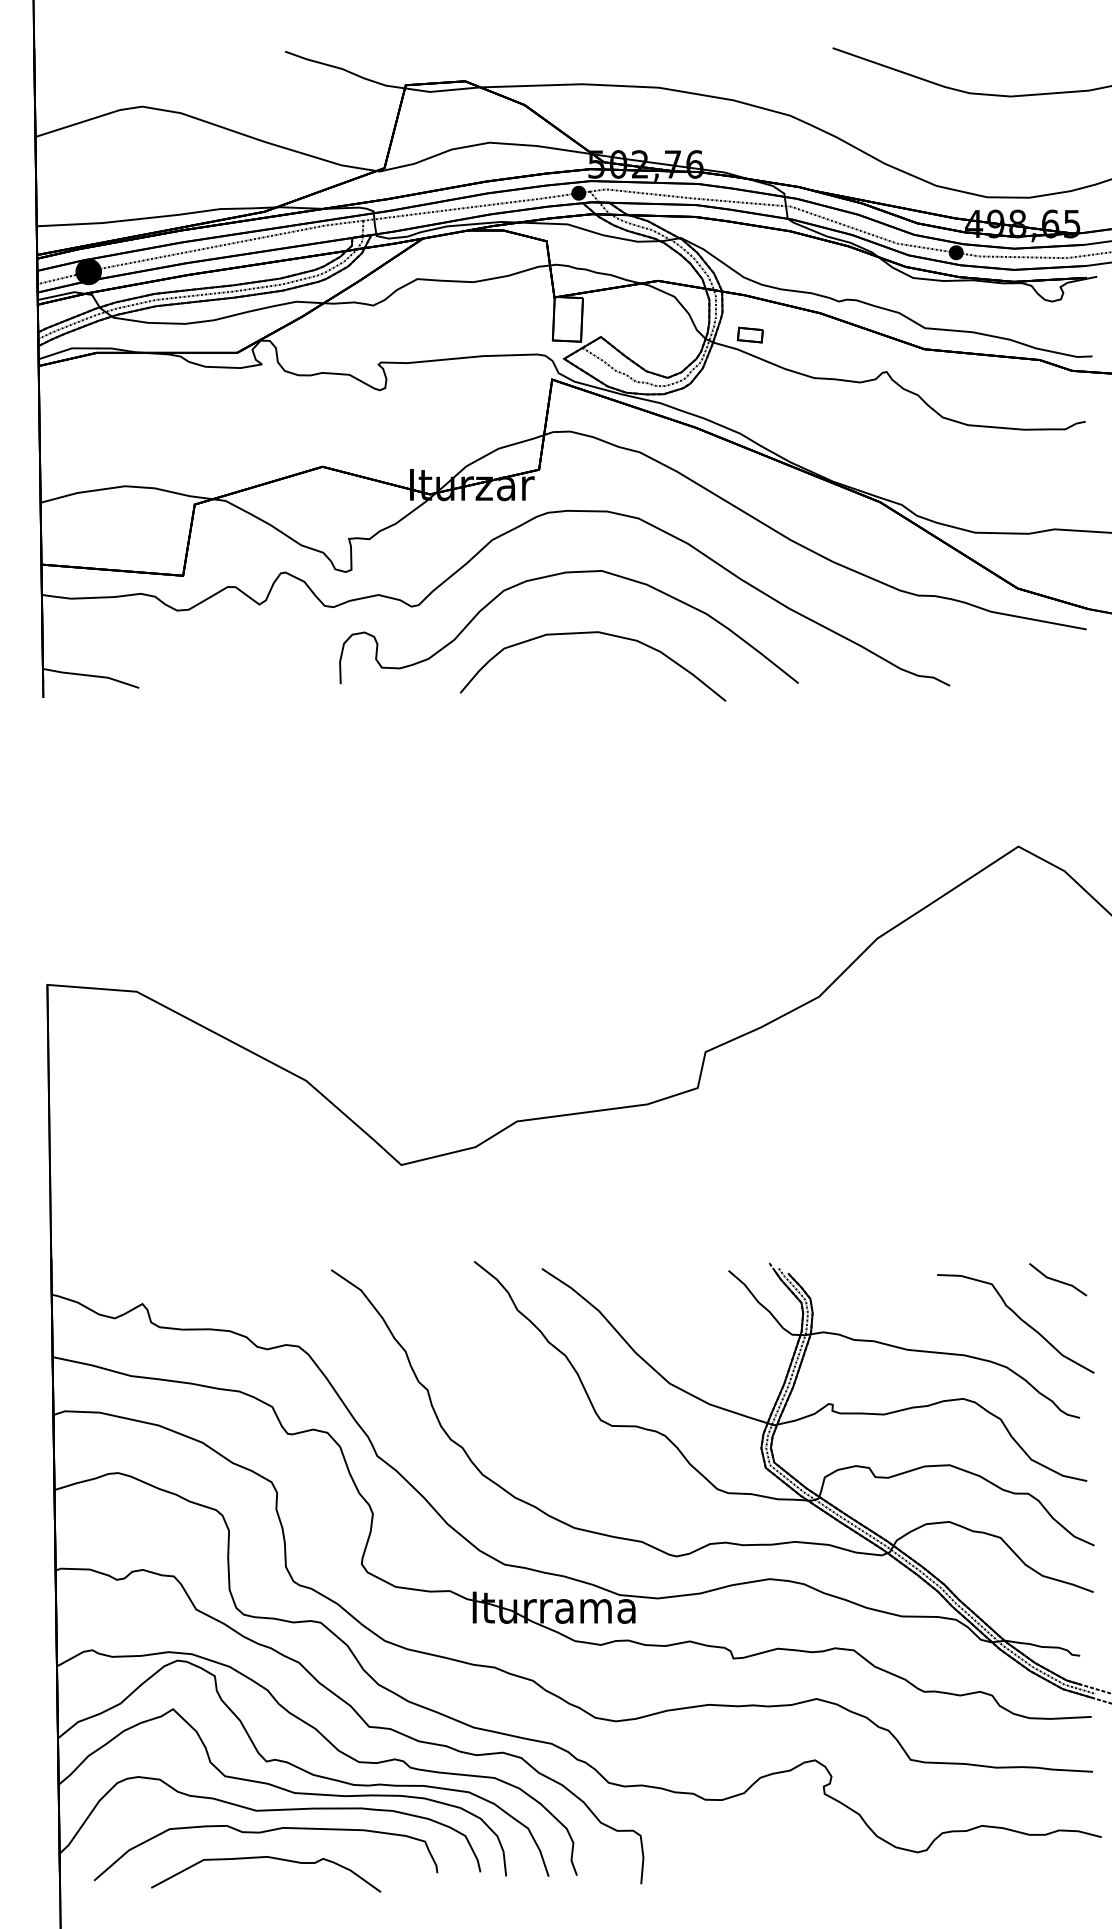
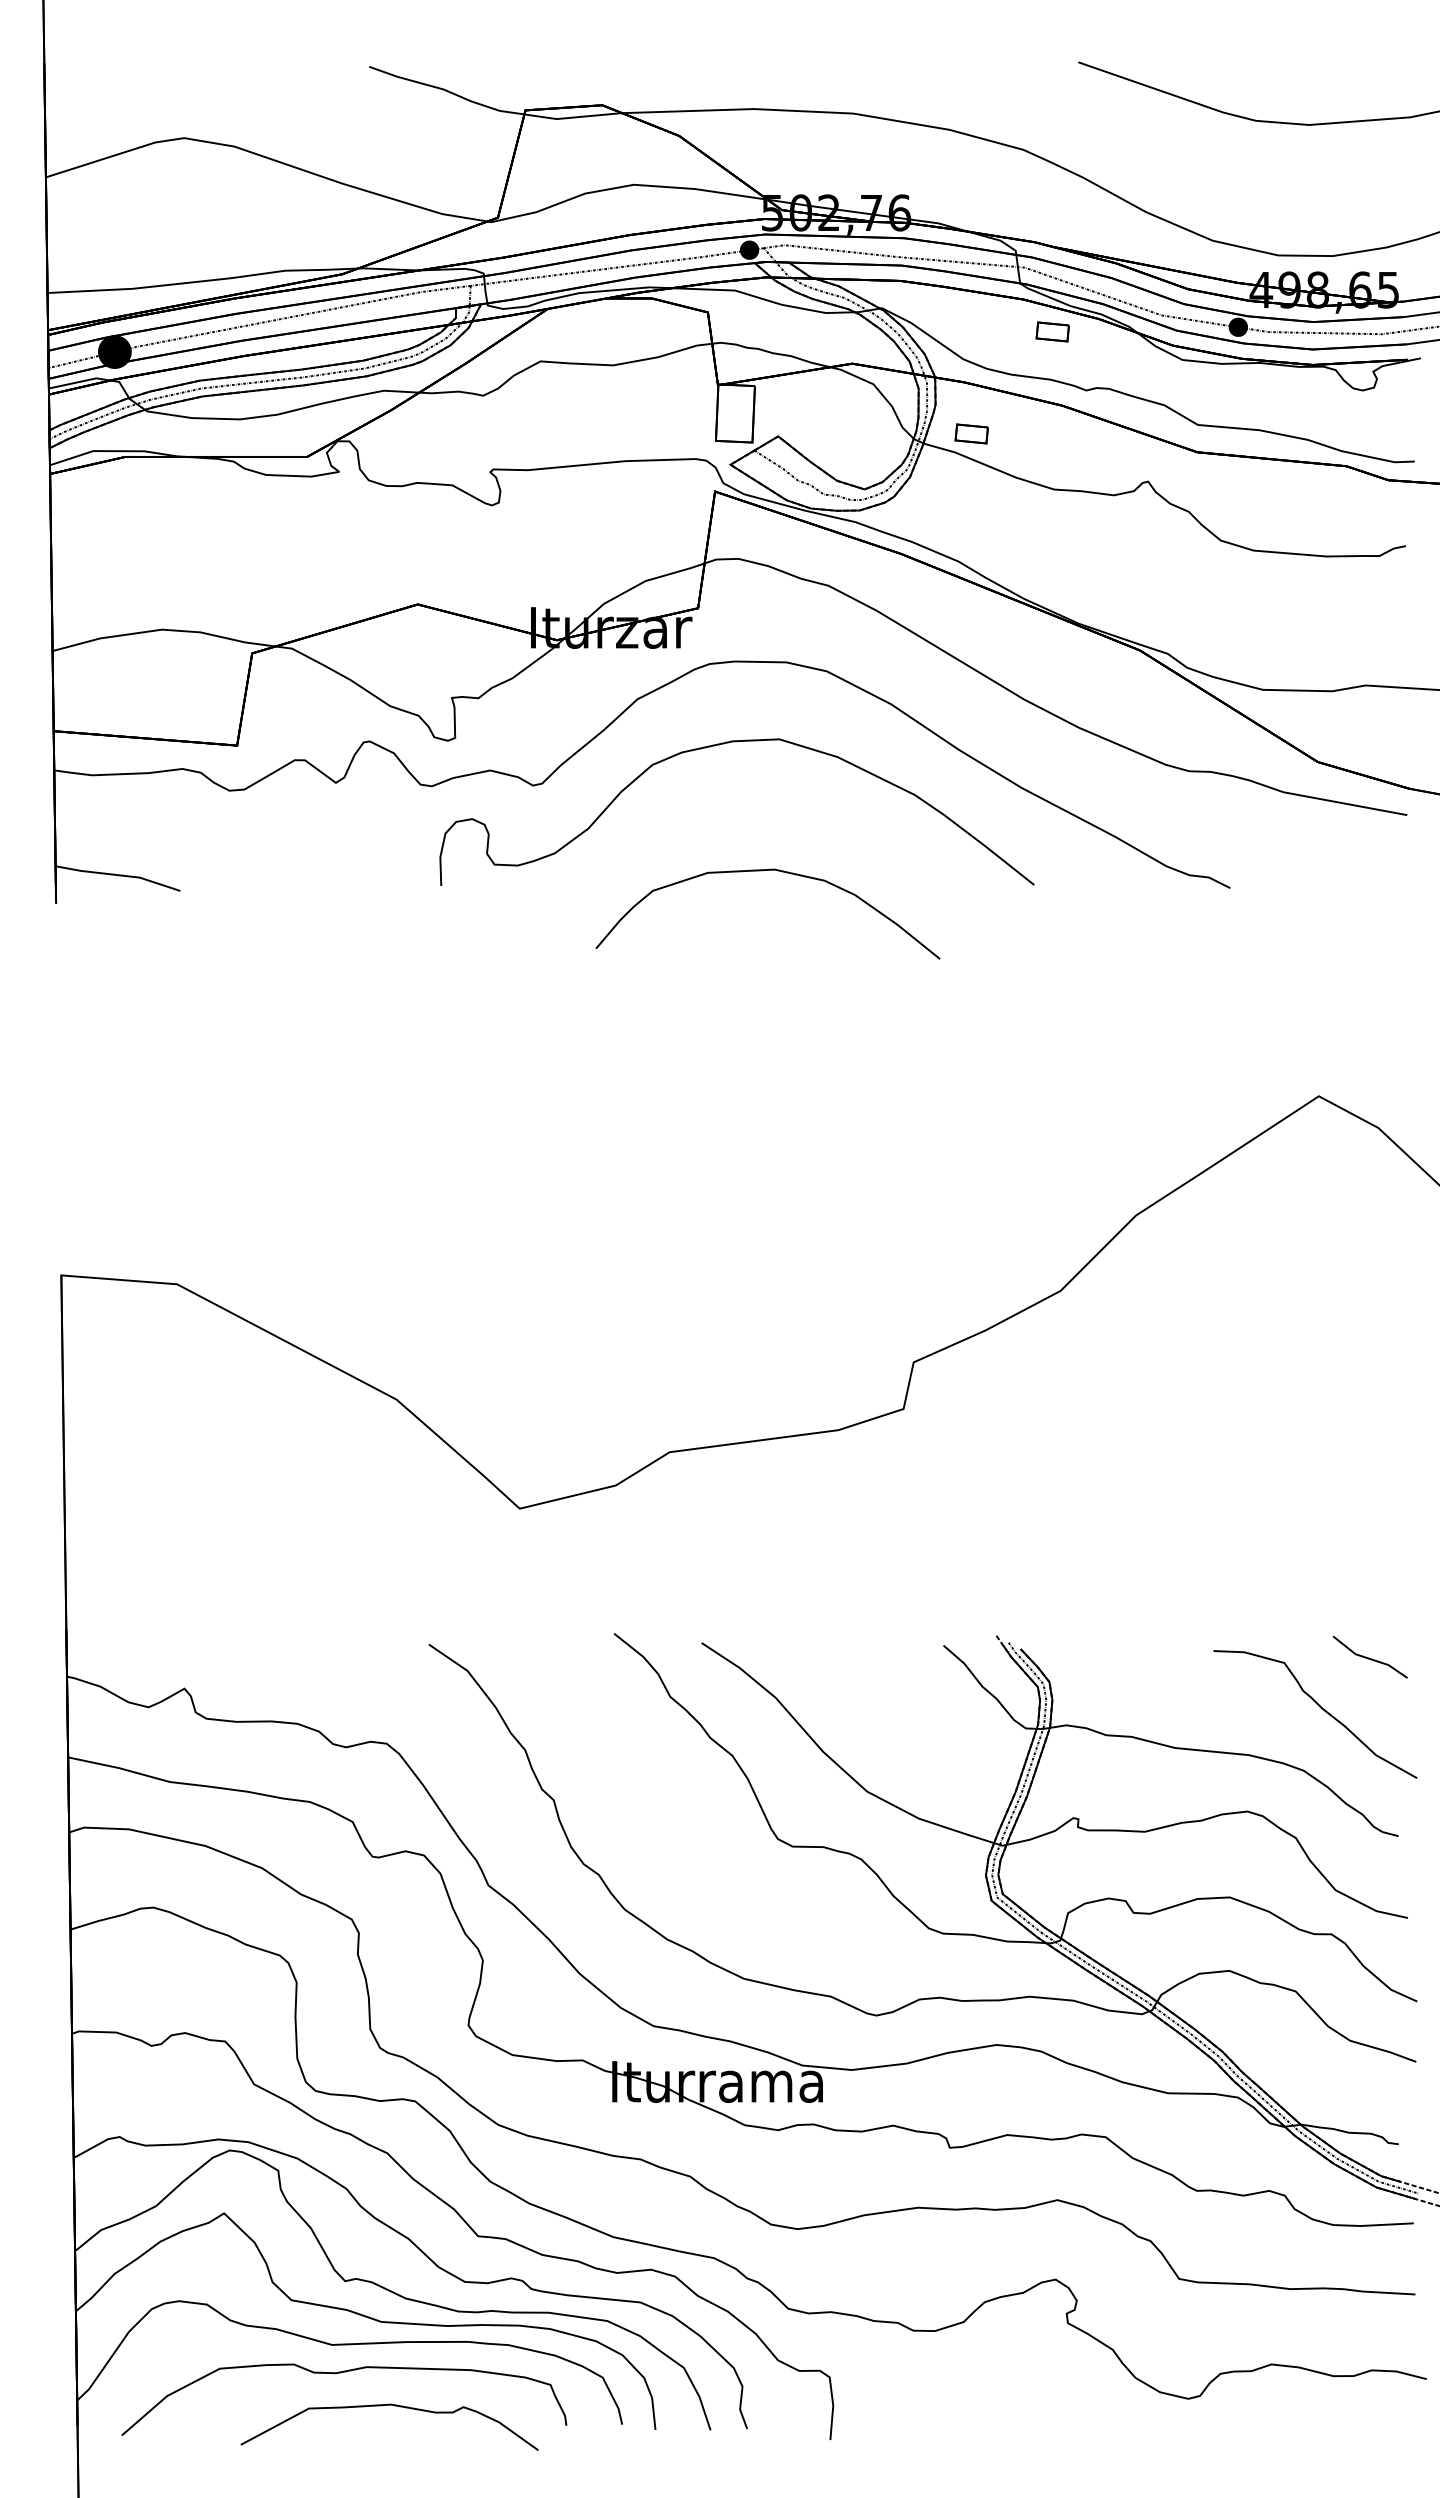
part: (812, 256) -> (1052, 331), added
curve: (588, 633) -> (762, 871), moved
part: (269, 1858) -> (394, 2406), moved

